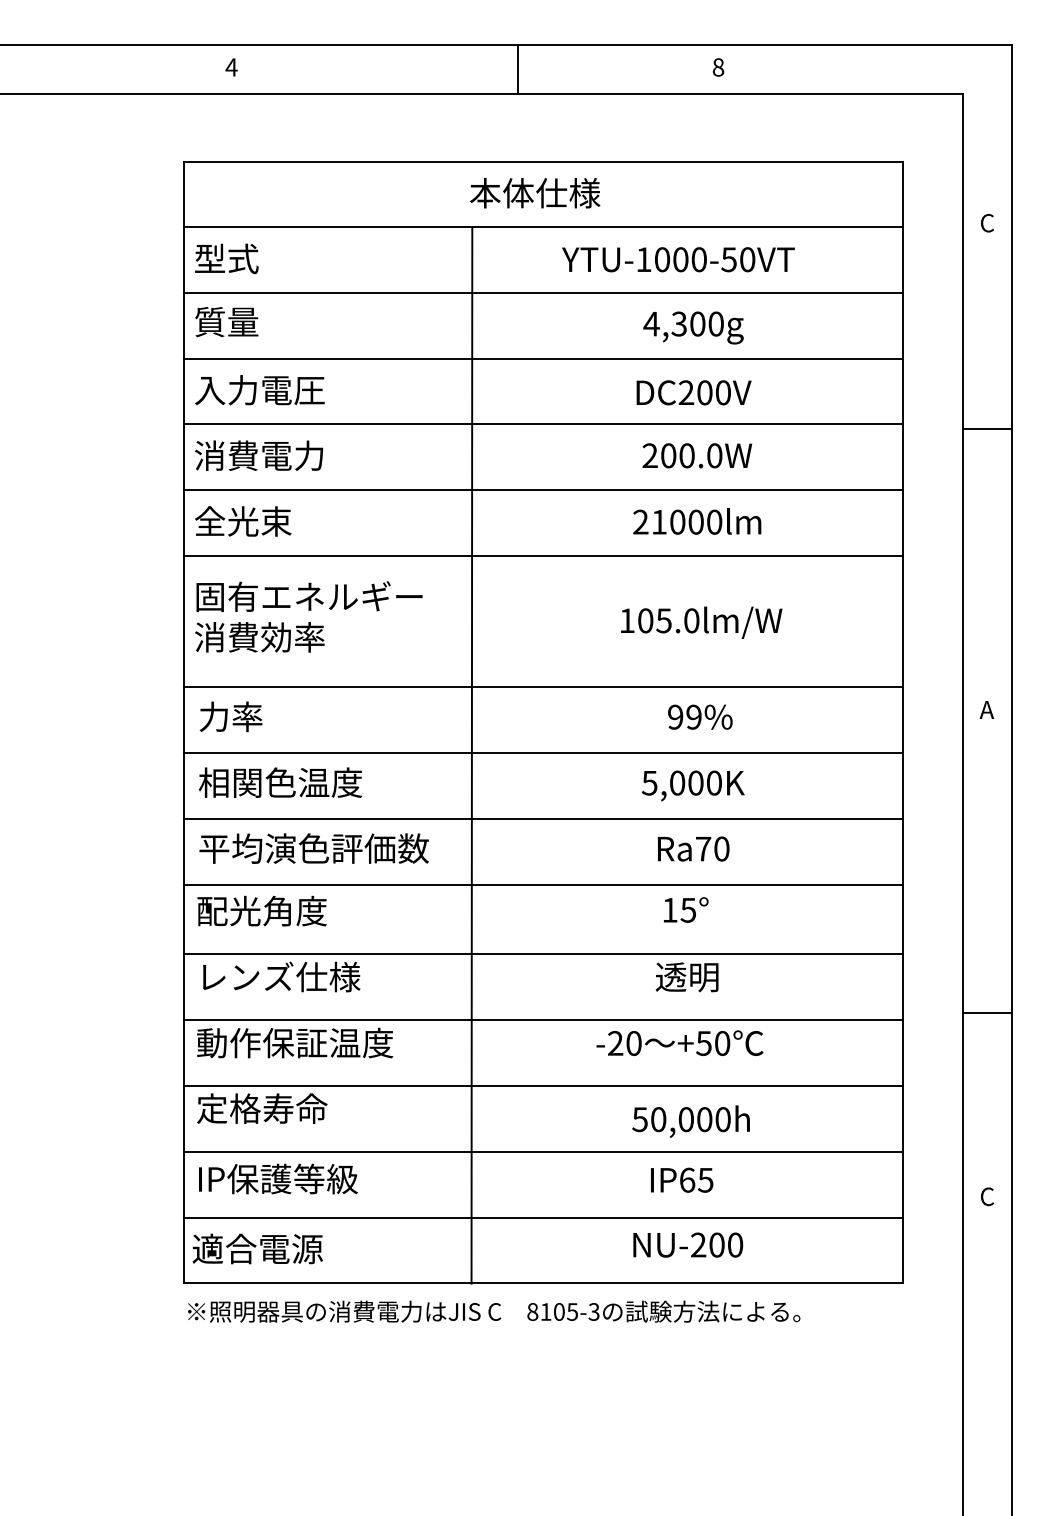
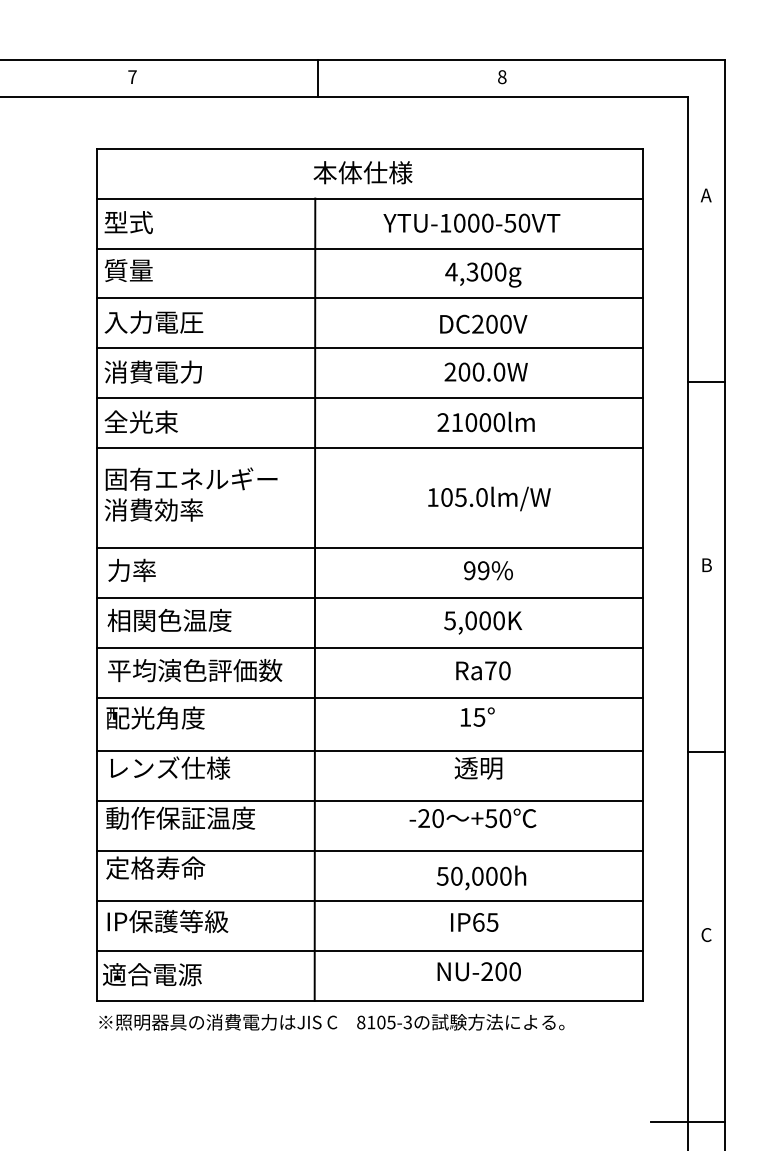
text: (231, 67) -> (132, 77), 4 -> 7
line: (518, 69) -> (318, 78), moved
text: (986, 223) -> (705, 195), C -> A
line: (987, 428) -> (706, 381), moved
text: (986, 709) -> (705, 564), A -> B
line: (987, 1012) -> (706, 751), moved
line: (962, 1442) -> (687, 1121), added

